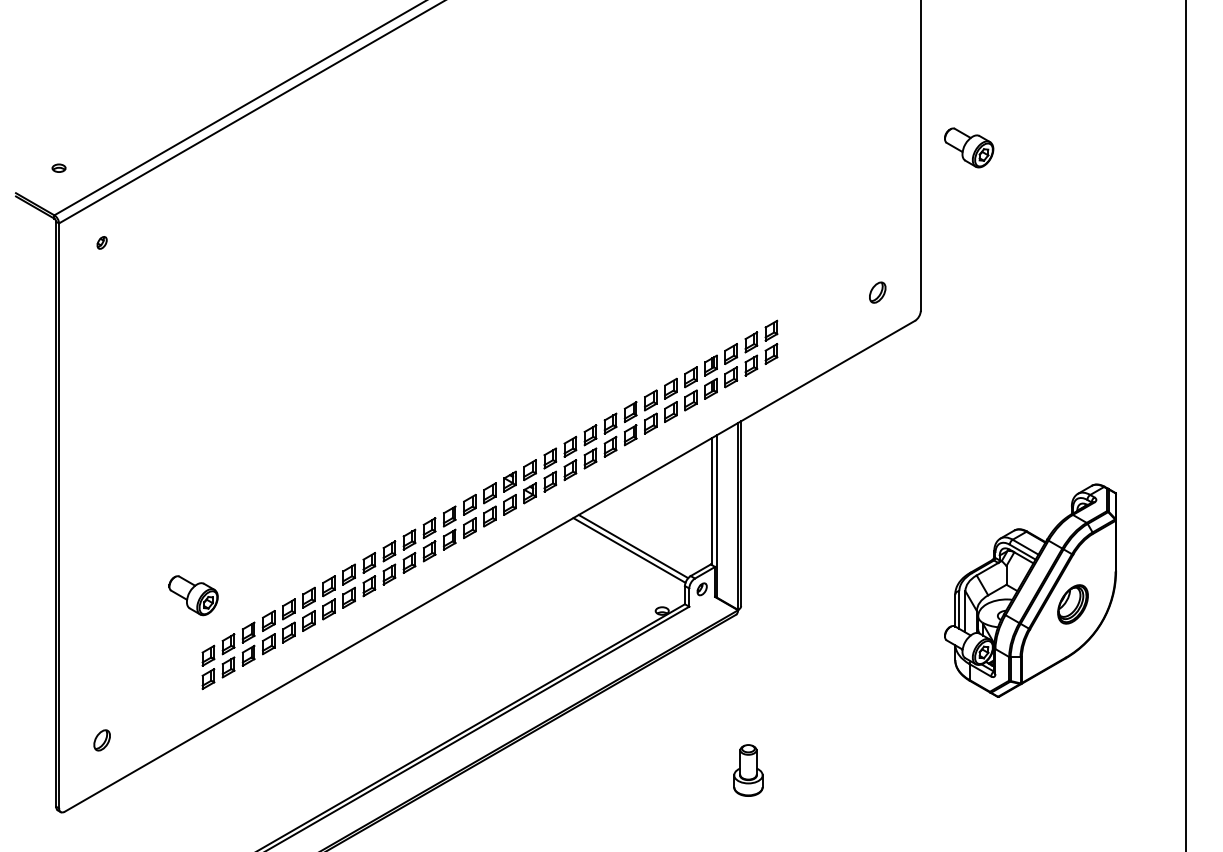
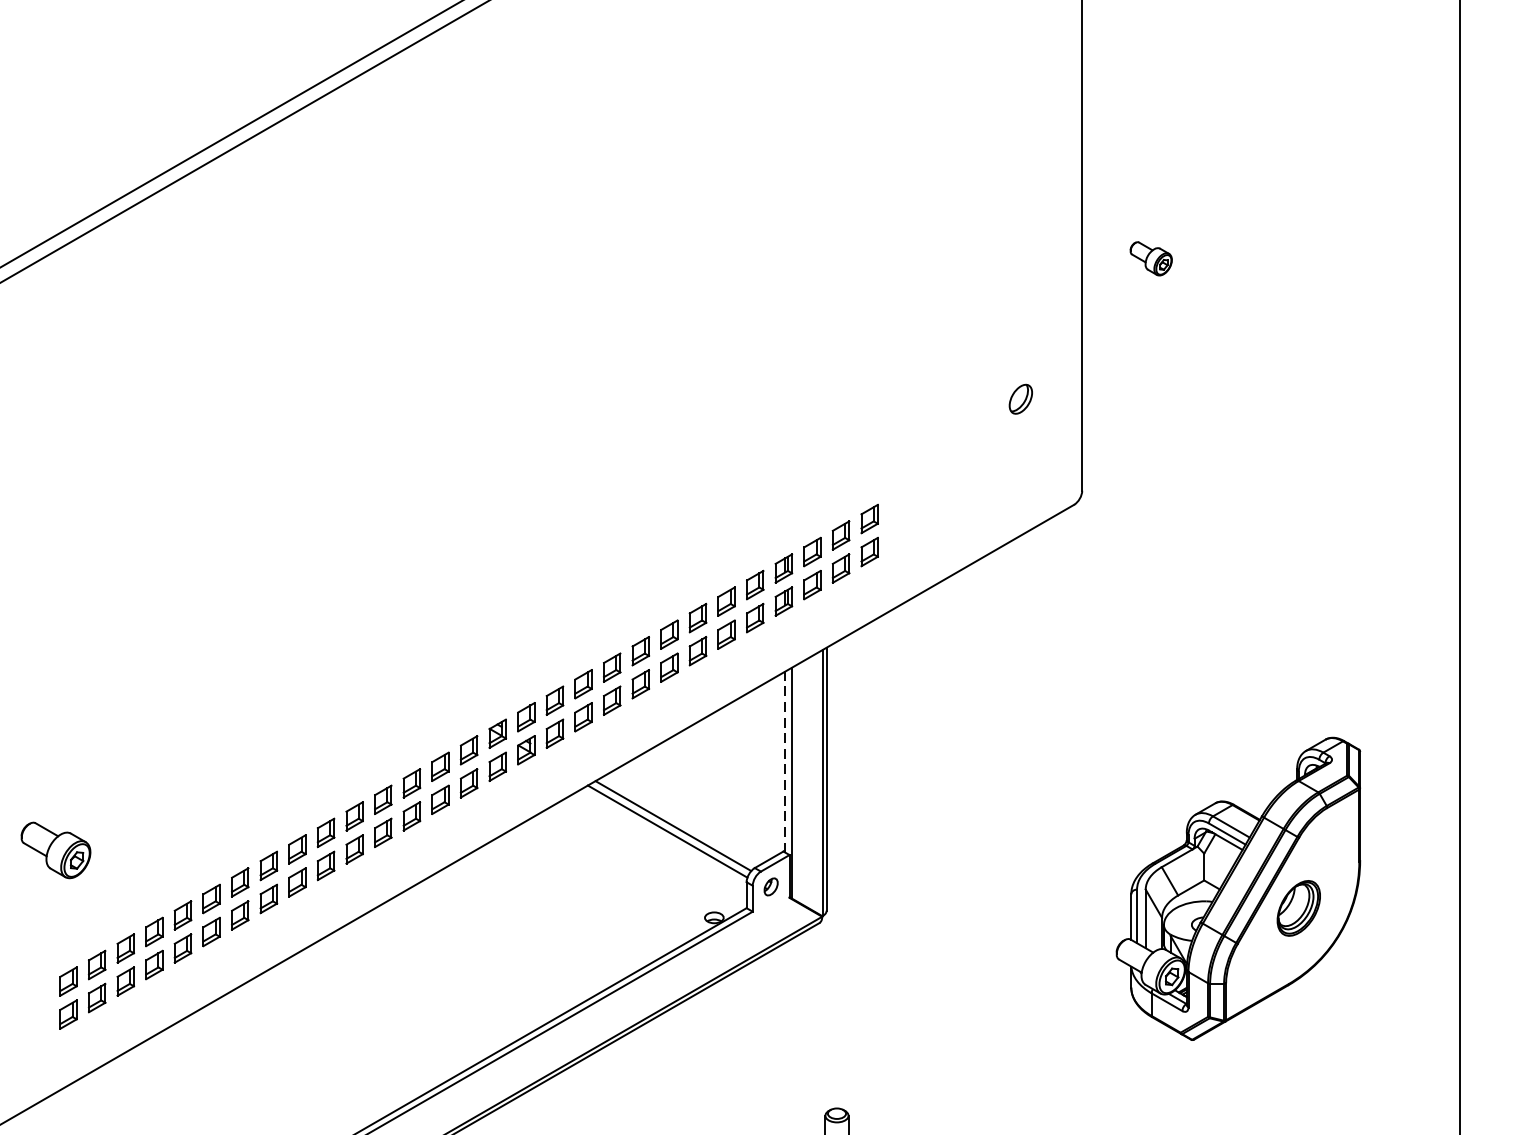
part: (969, 147) -> (1151, 258), size x0.6
part: (877, 292) -> (1020, 399), moved
line: (712, 501) -> (785, 761), solid -> dashed
part: (193, 595) -> (55, 850), moved

